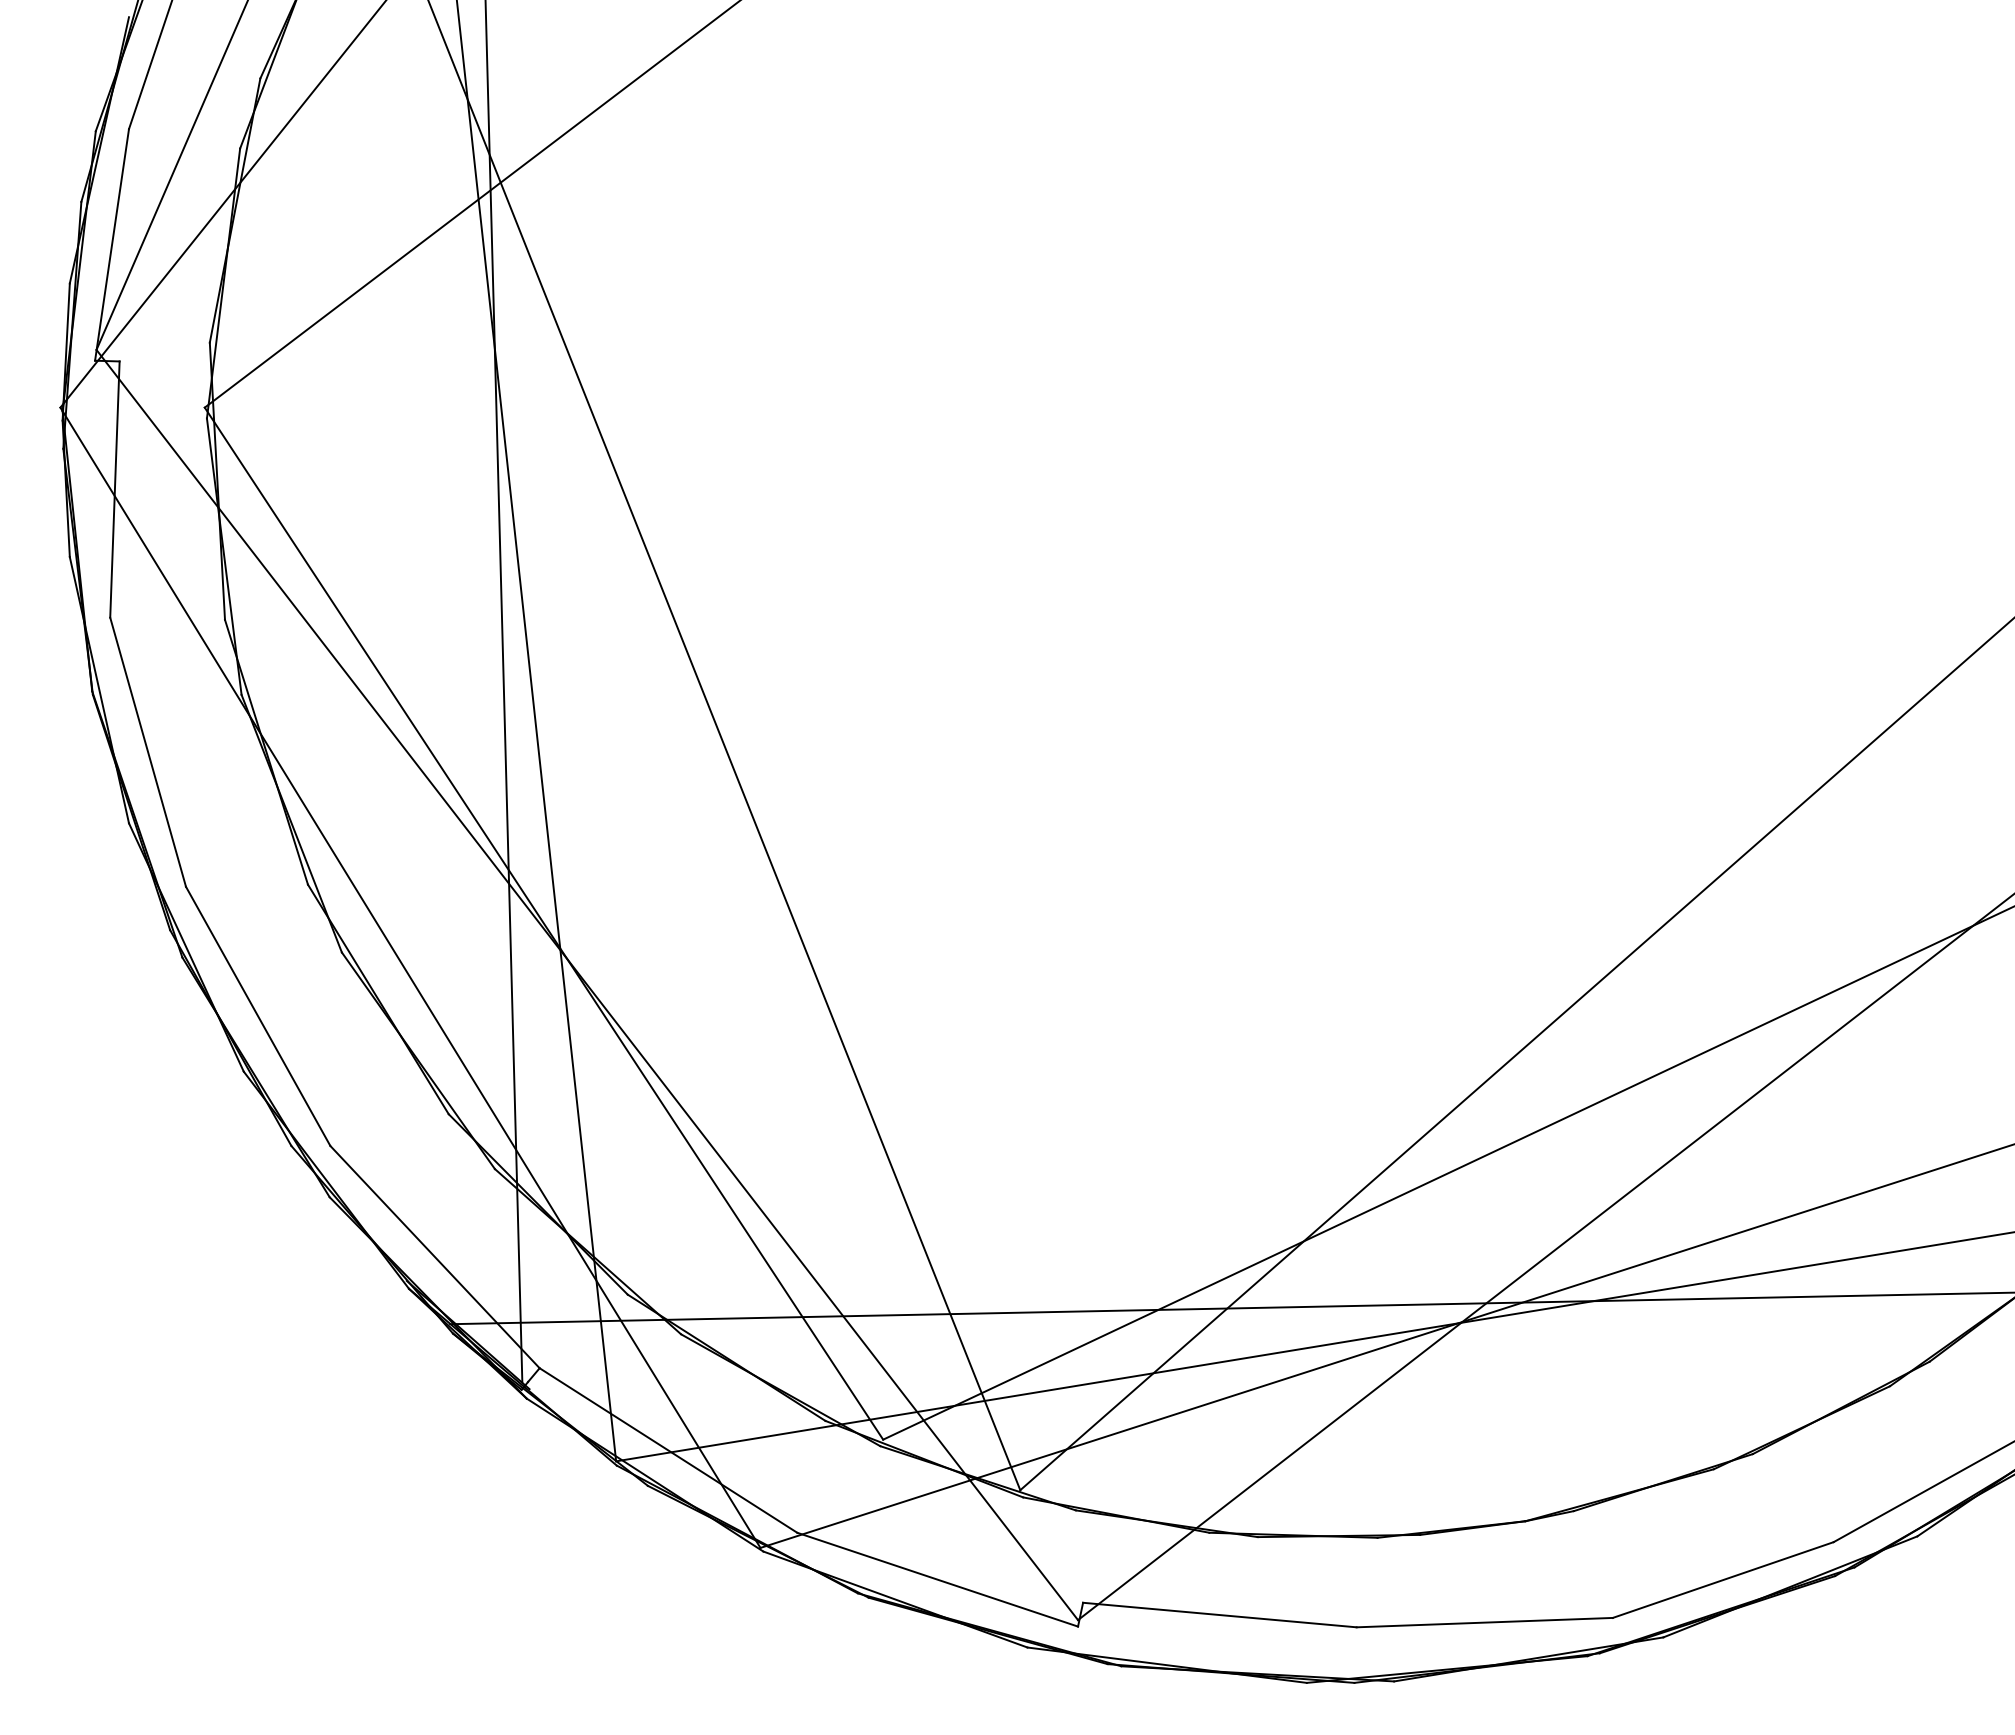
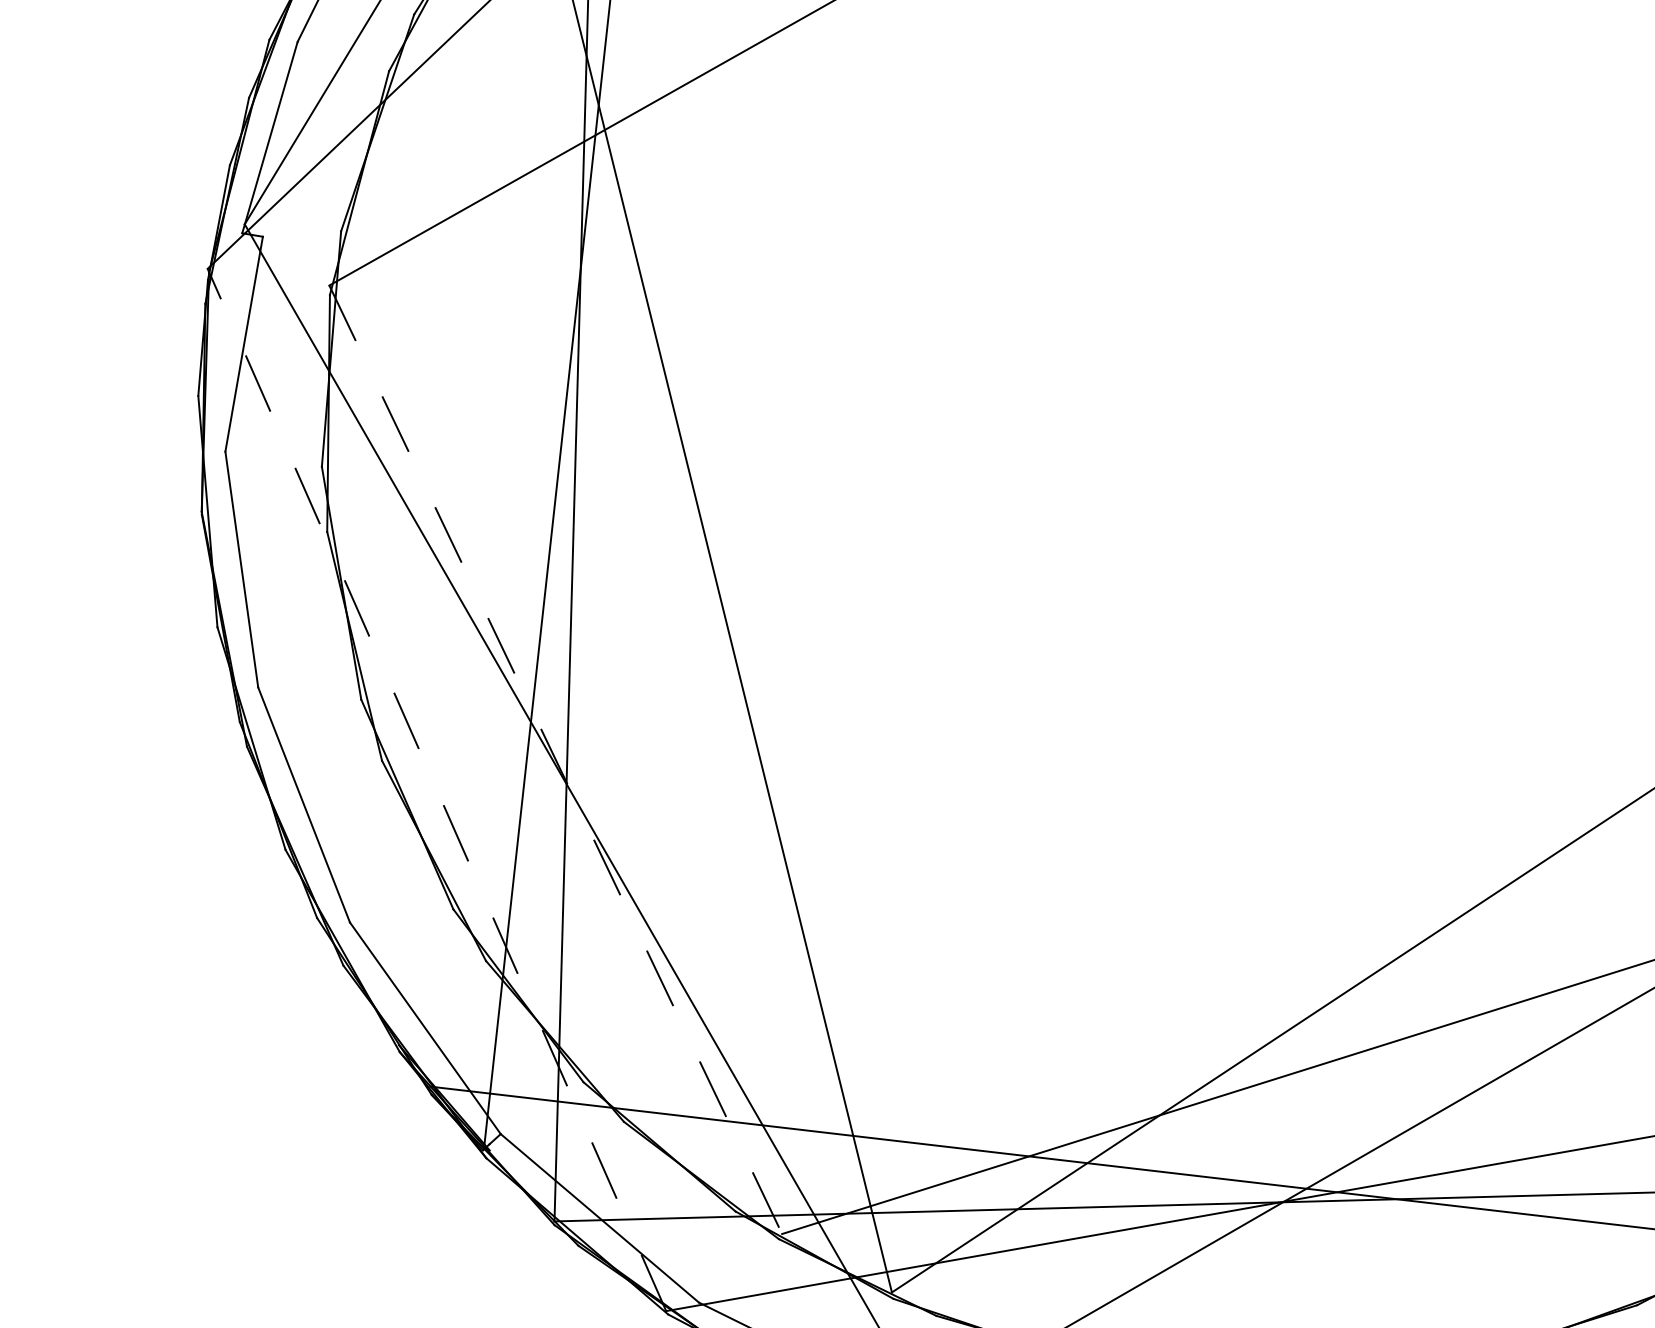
line: (543, 923) -> (555, 759), solid -> dashed
line: (410, 977) -> (437, 789), solid -> dashed

